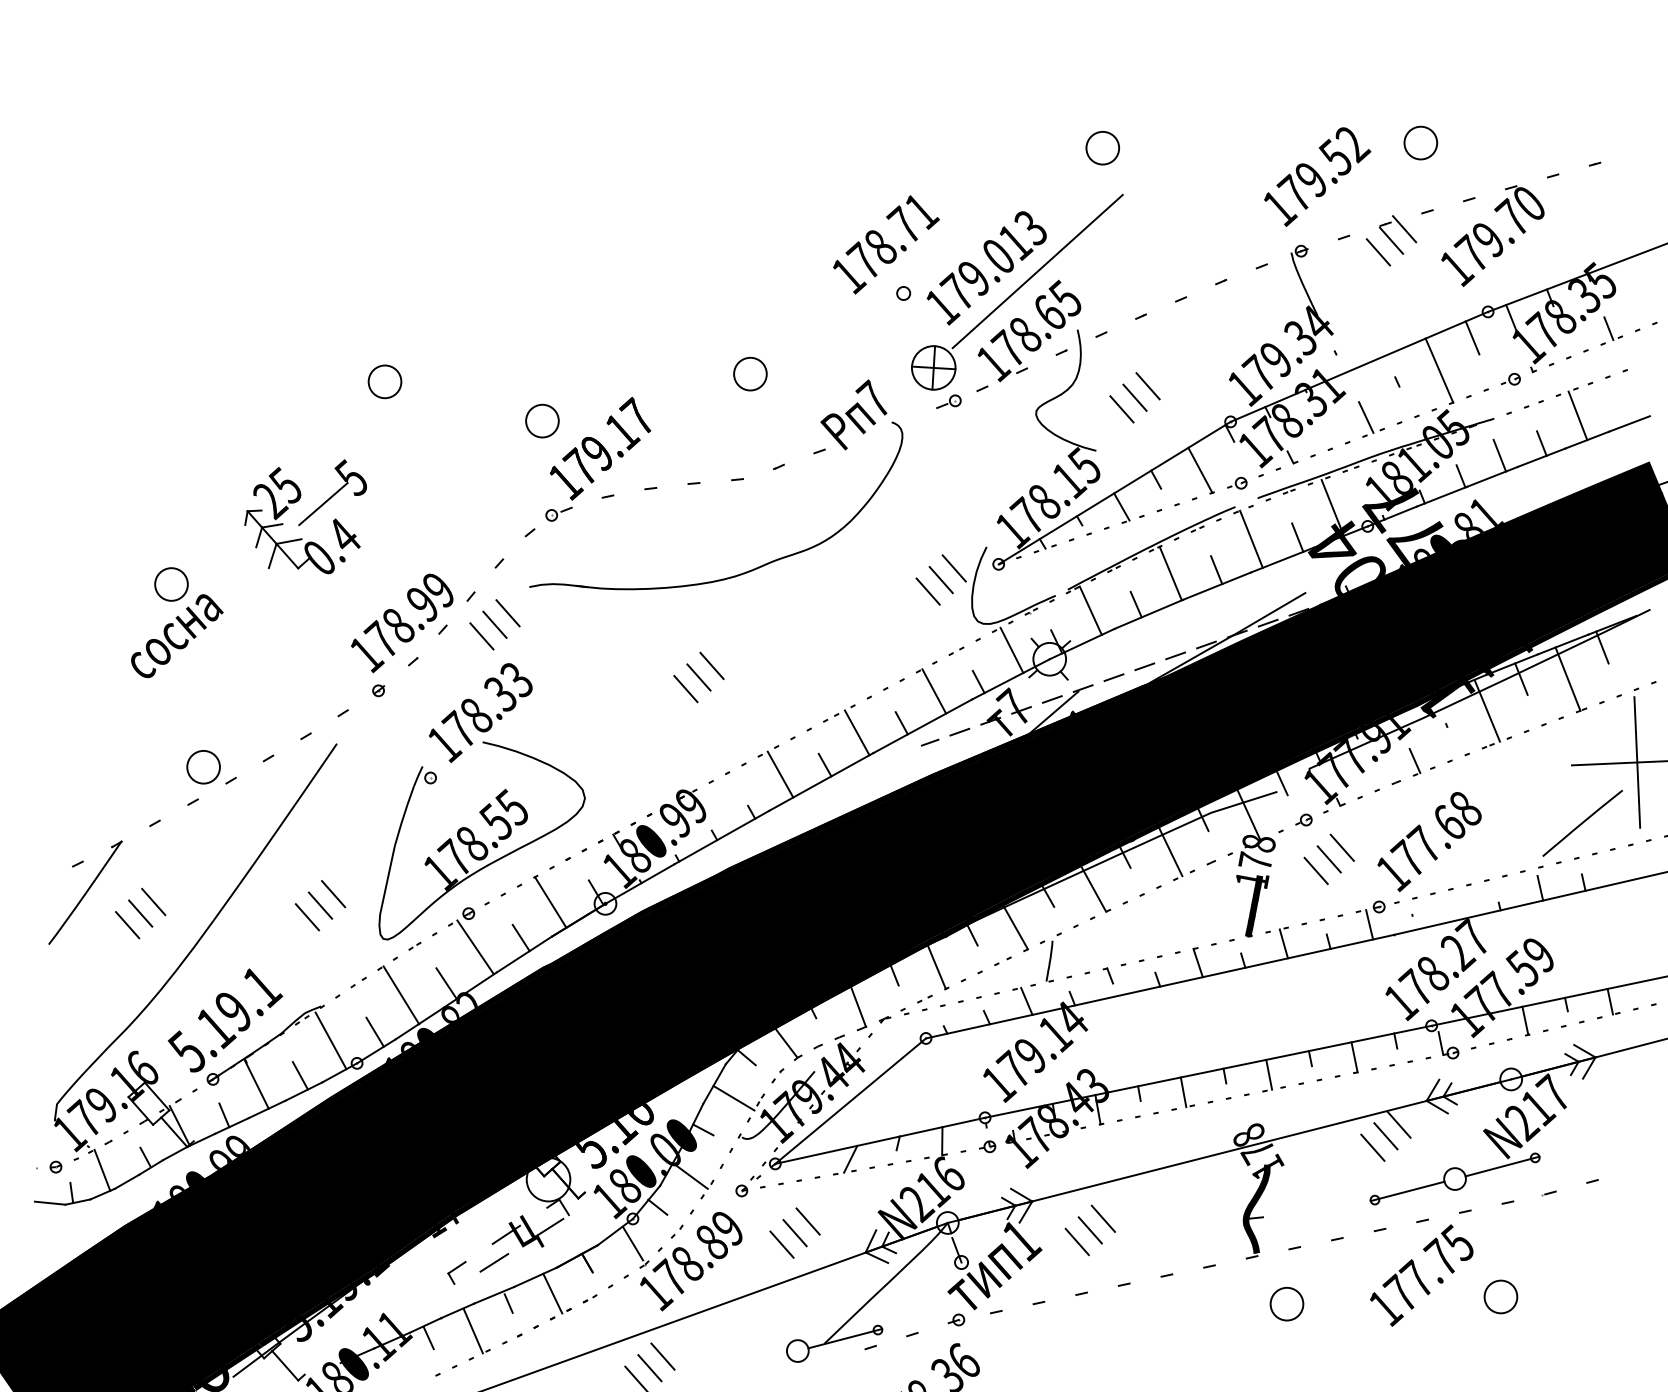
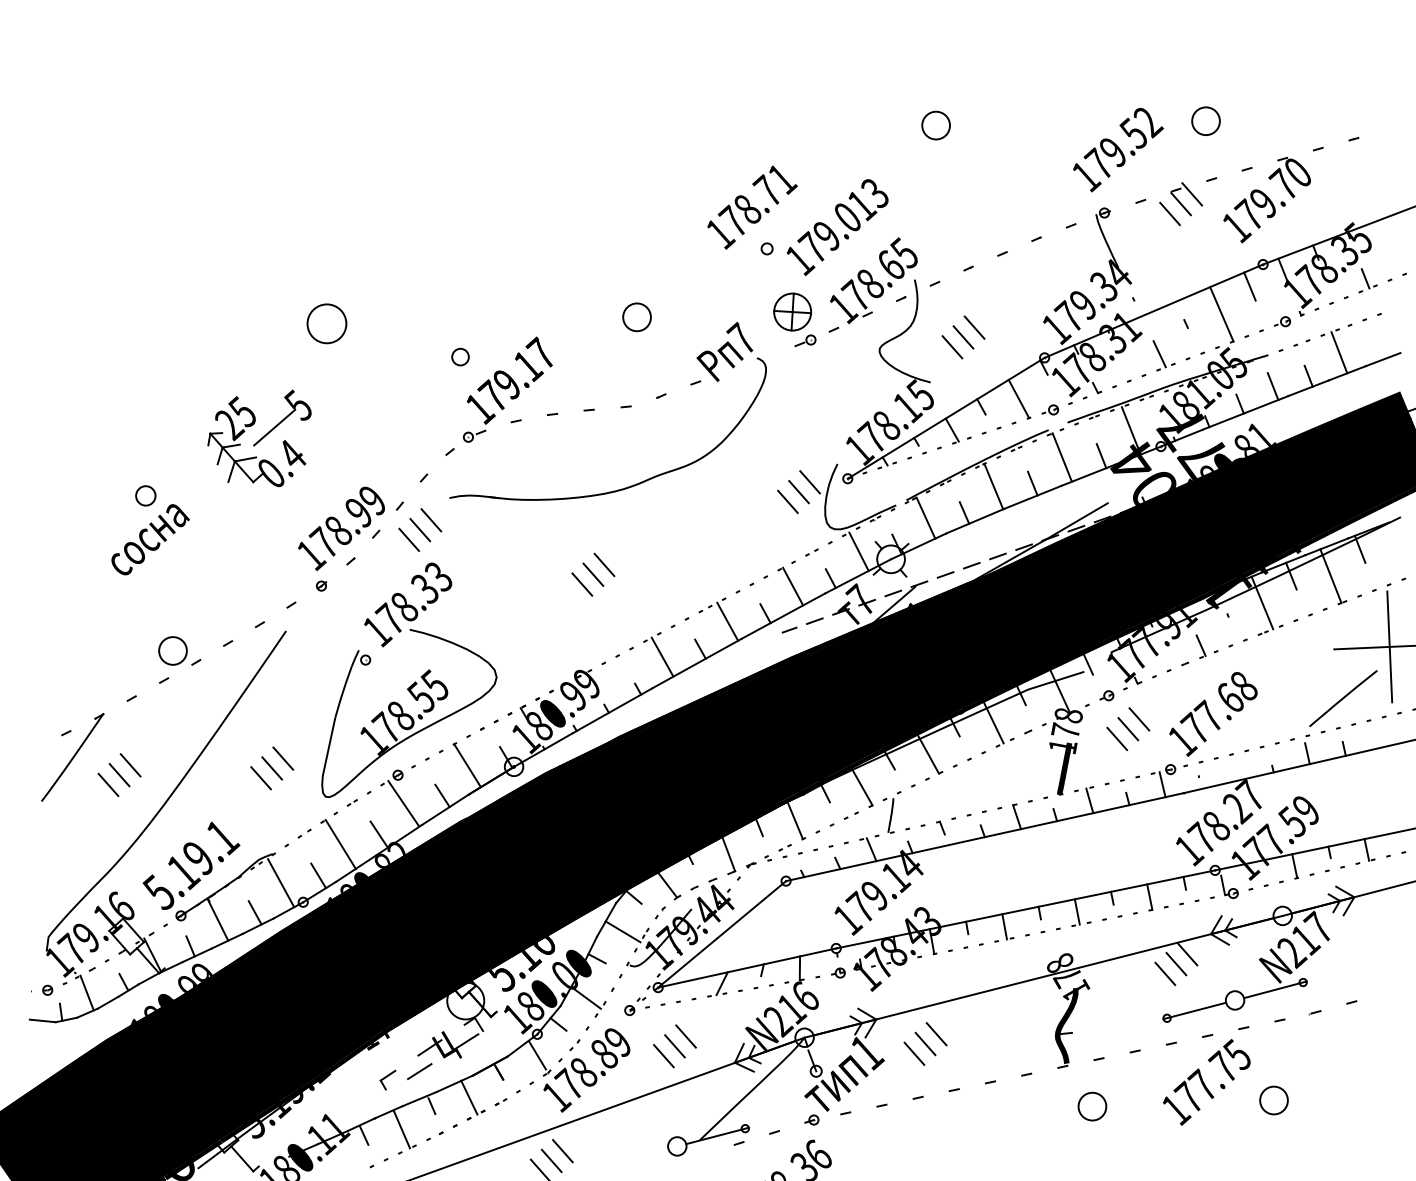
line: (1037, 271) -> (880, 230), removed
part: (384, 381) -> (326, 323), size x1.4
part: (542, 420) -> (460, 356), size x0.6
part: (171, 584) -> (145, 495), size x0.7

